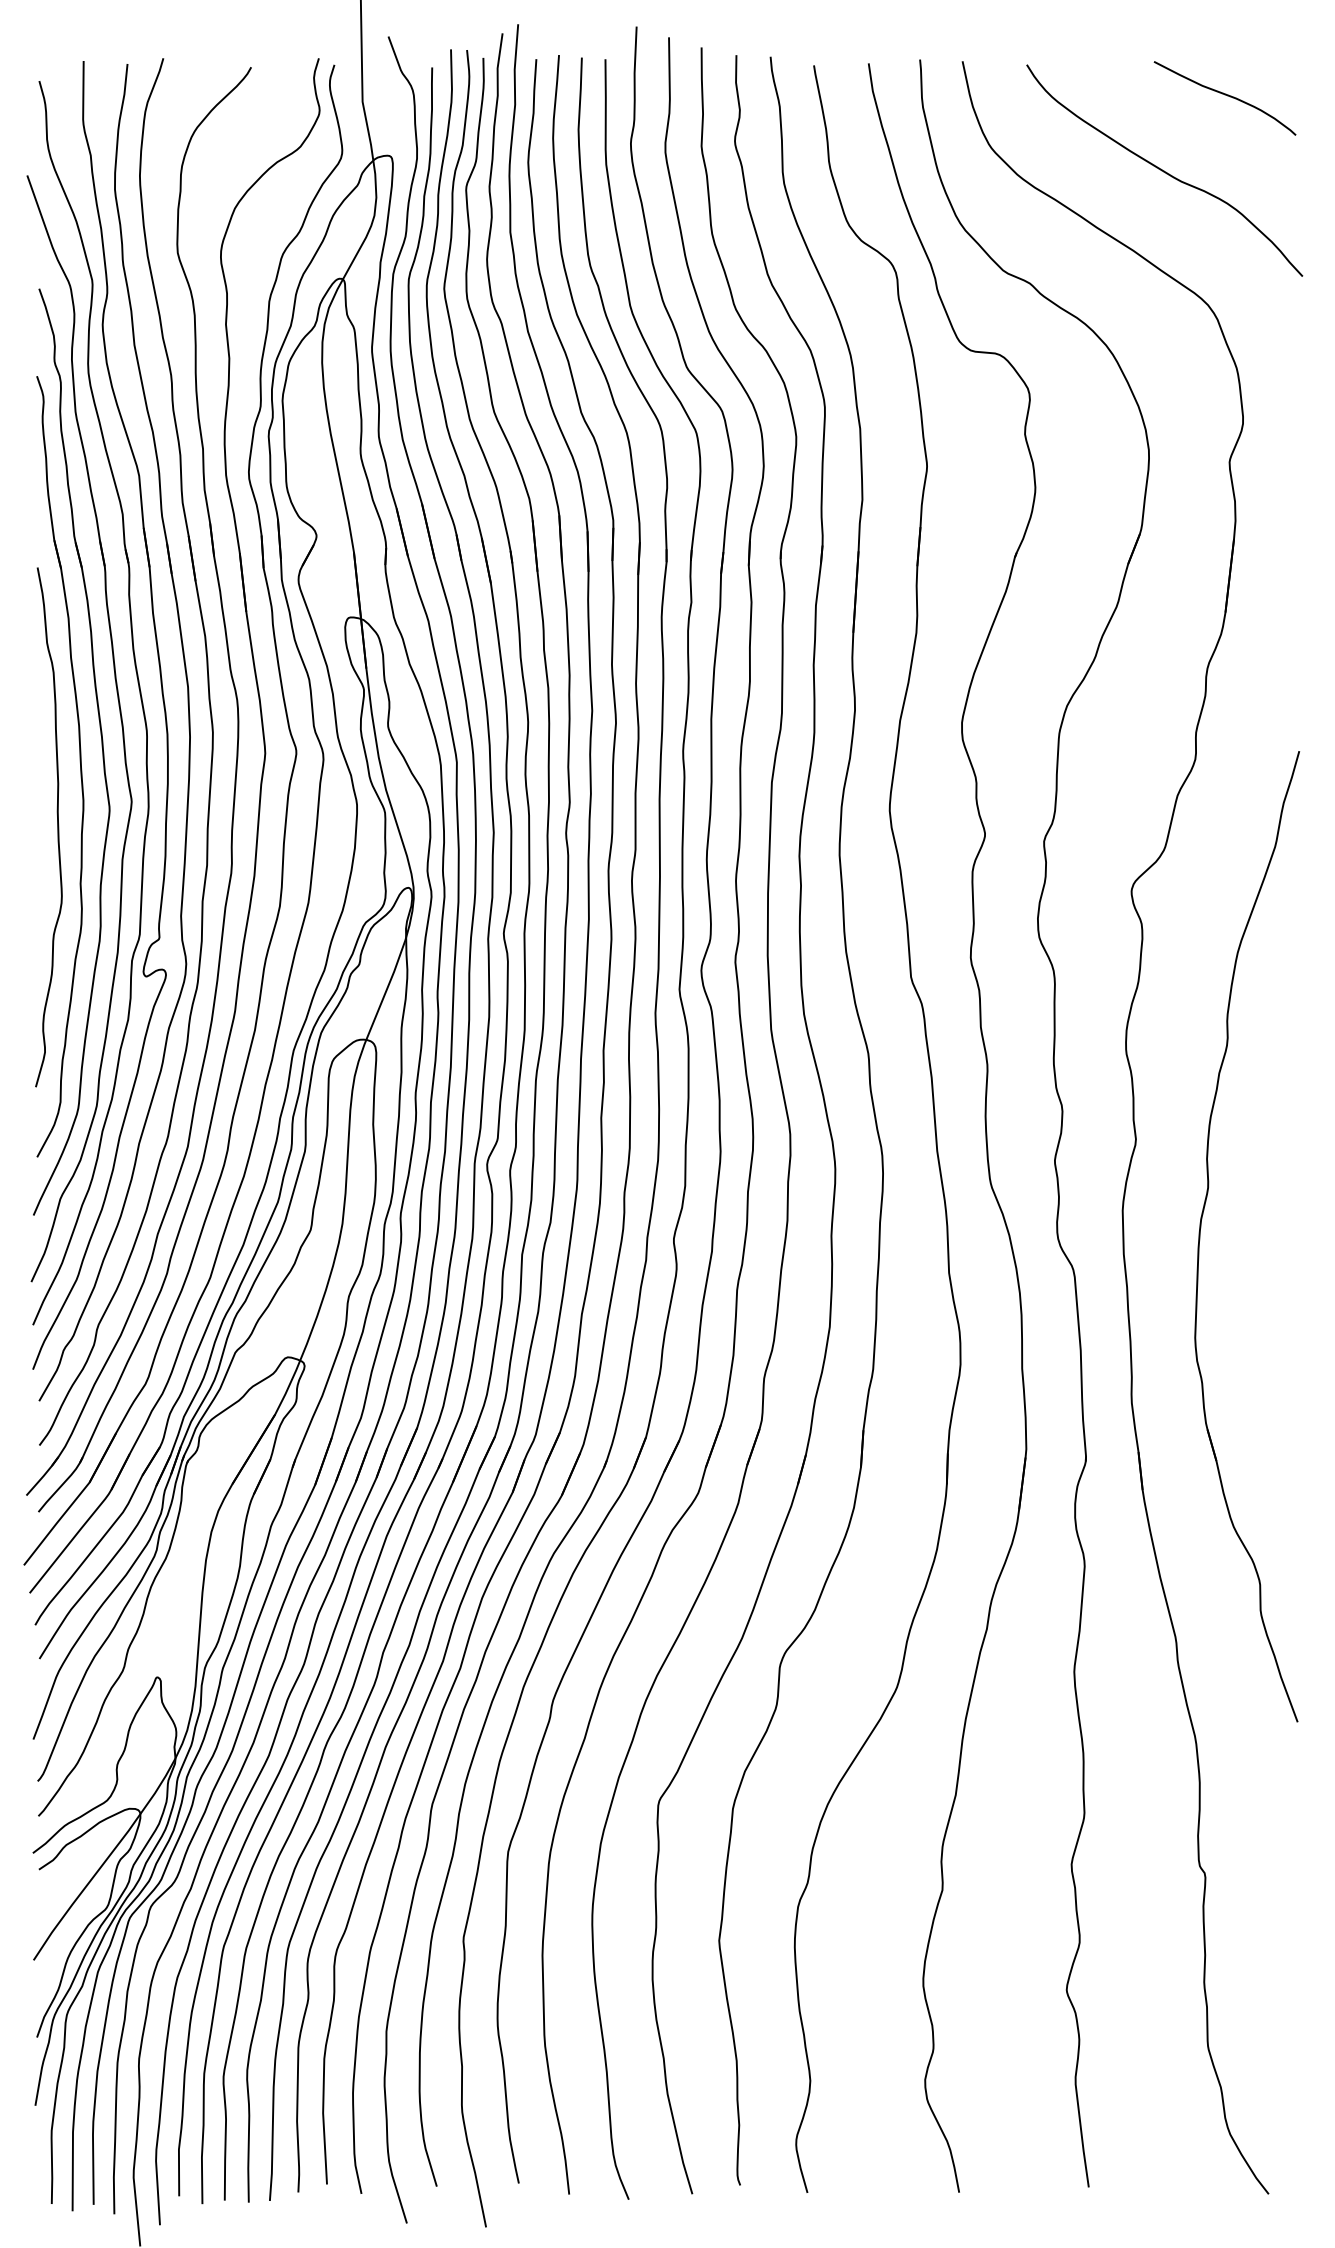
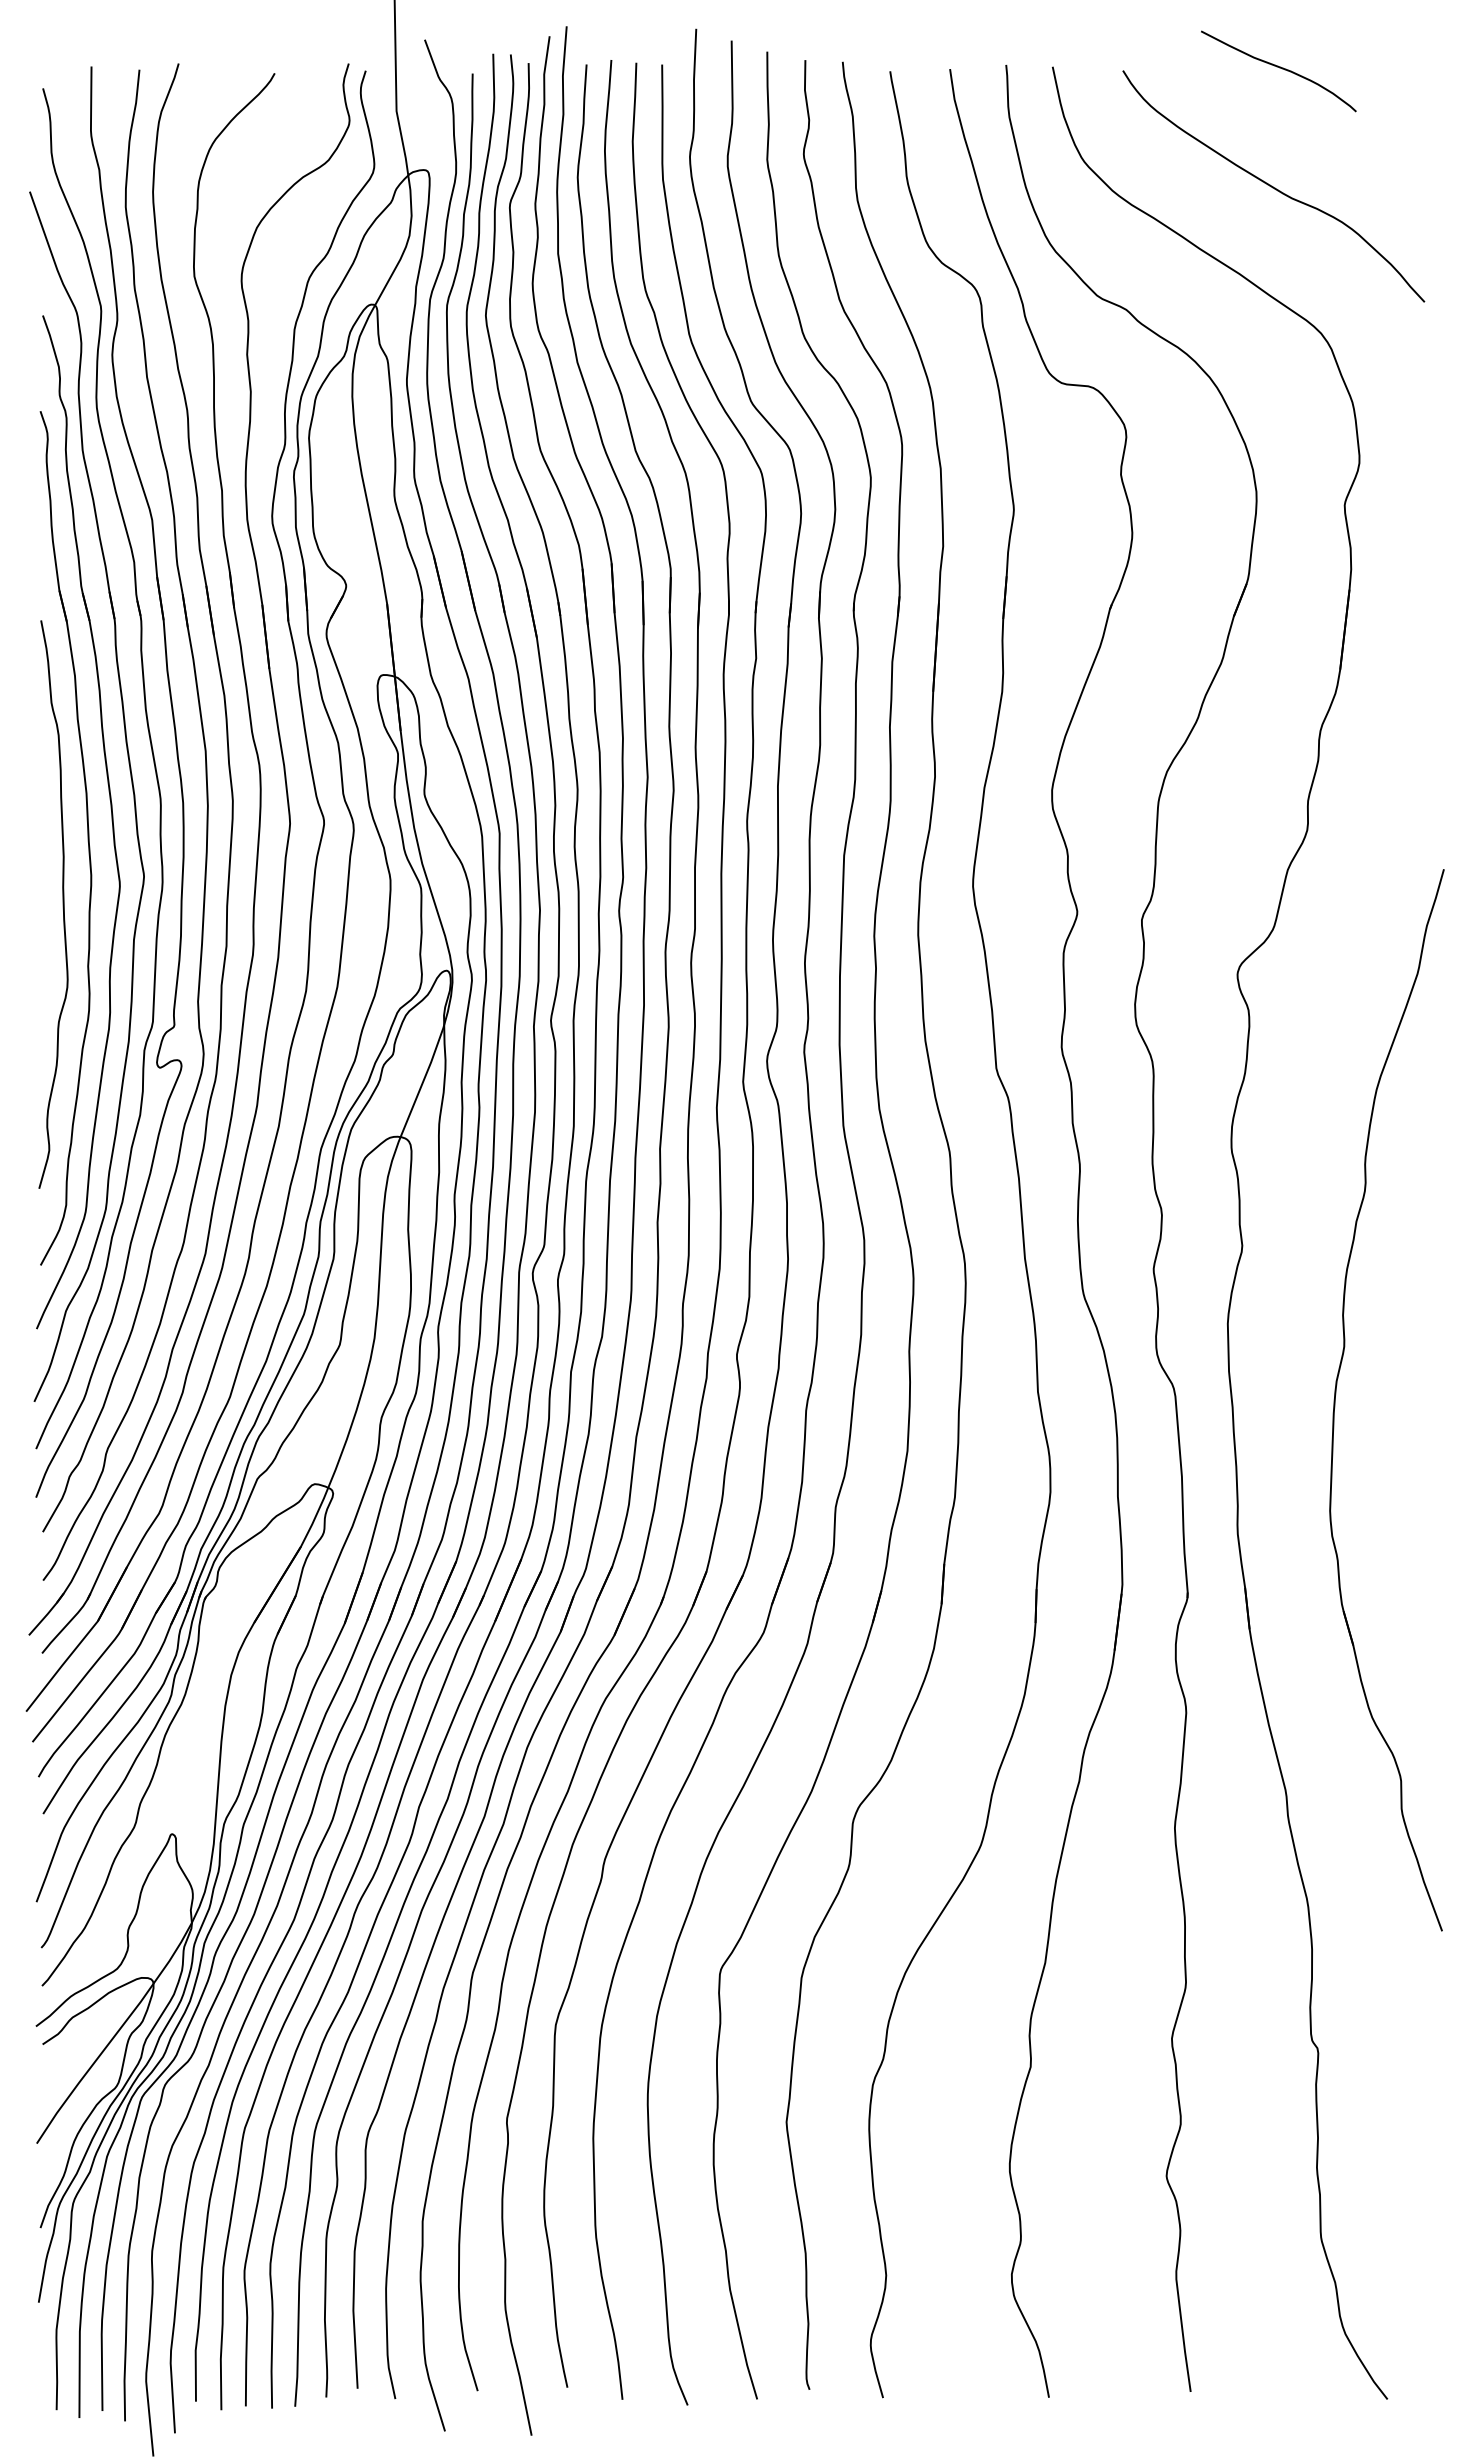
curve: (1225, 95) -> (1279, 68), moved
part: (1201, 1231) -> (1336, 1394), moved

